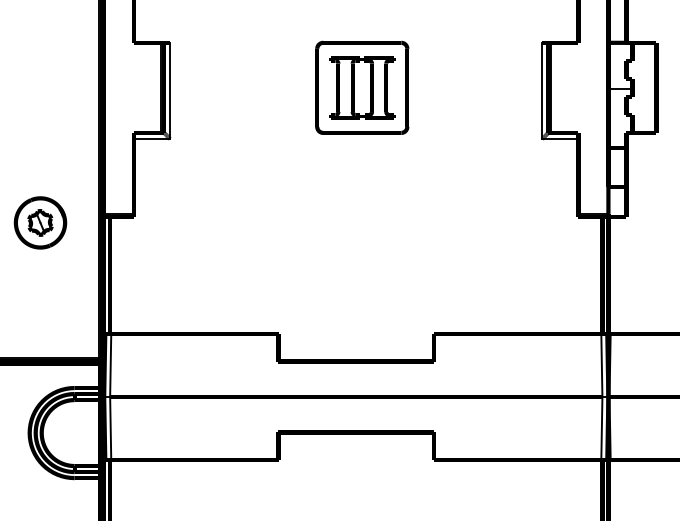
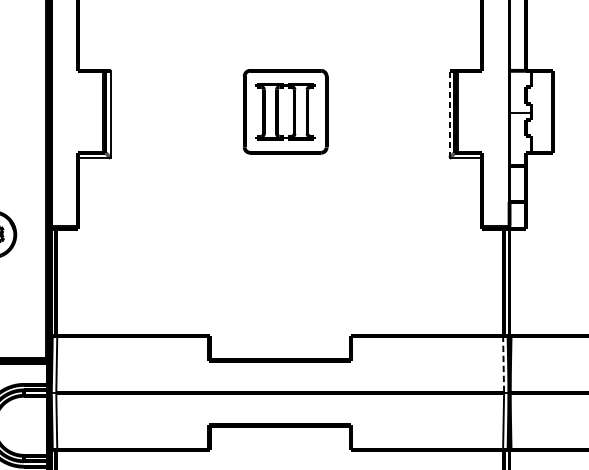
line: (542, 90) -> (449, 114), solid -> dashed
line: (601, 365) -> (503, 364), solid -> dashed

